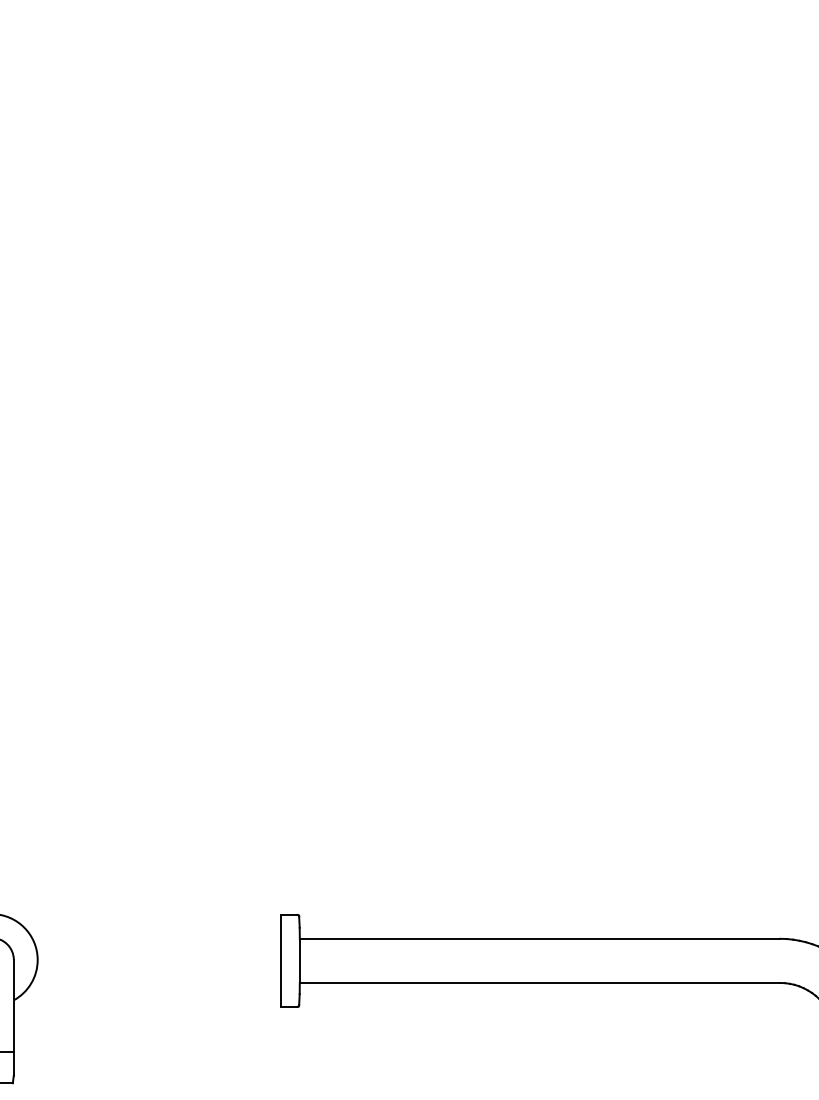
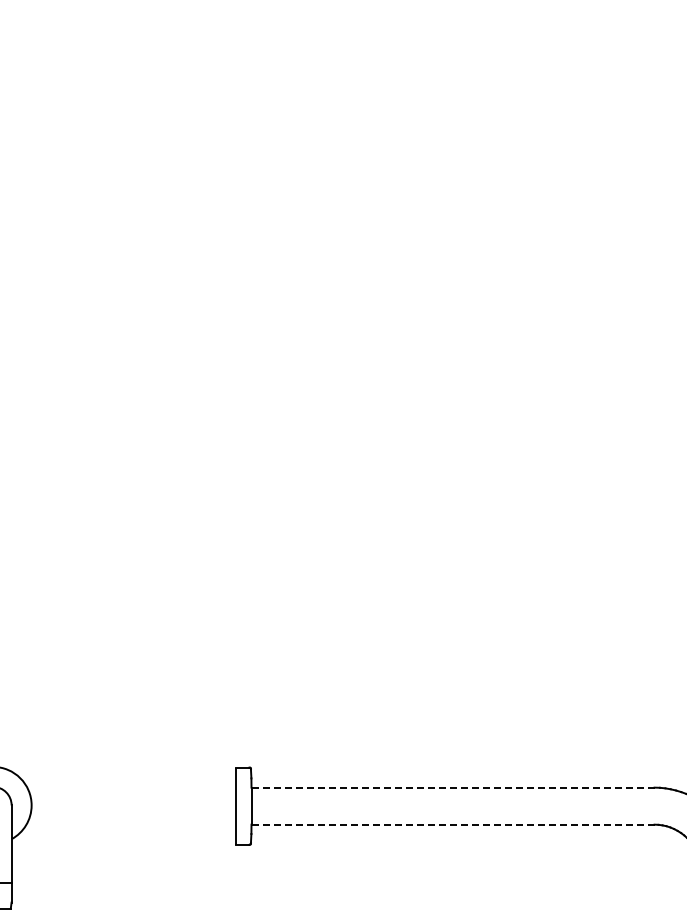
line: (540, 938) -> (453, 787), solid -> dashed
line: (540, 982) -> (453, 824), solid -> dashed

